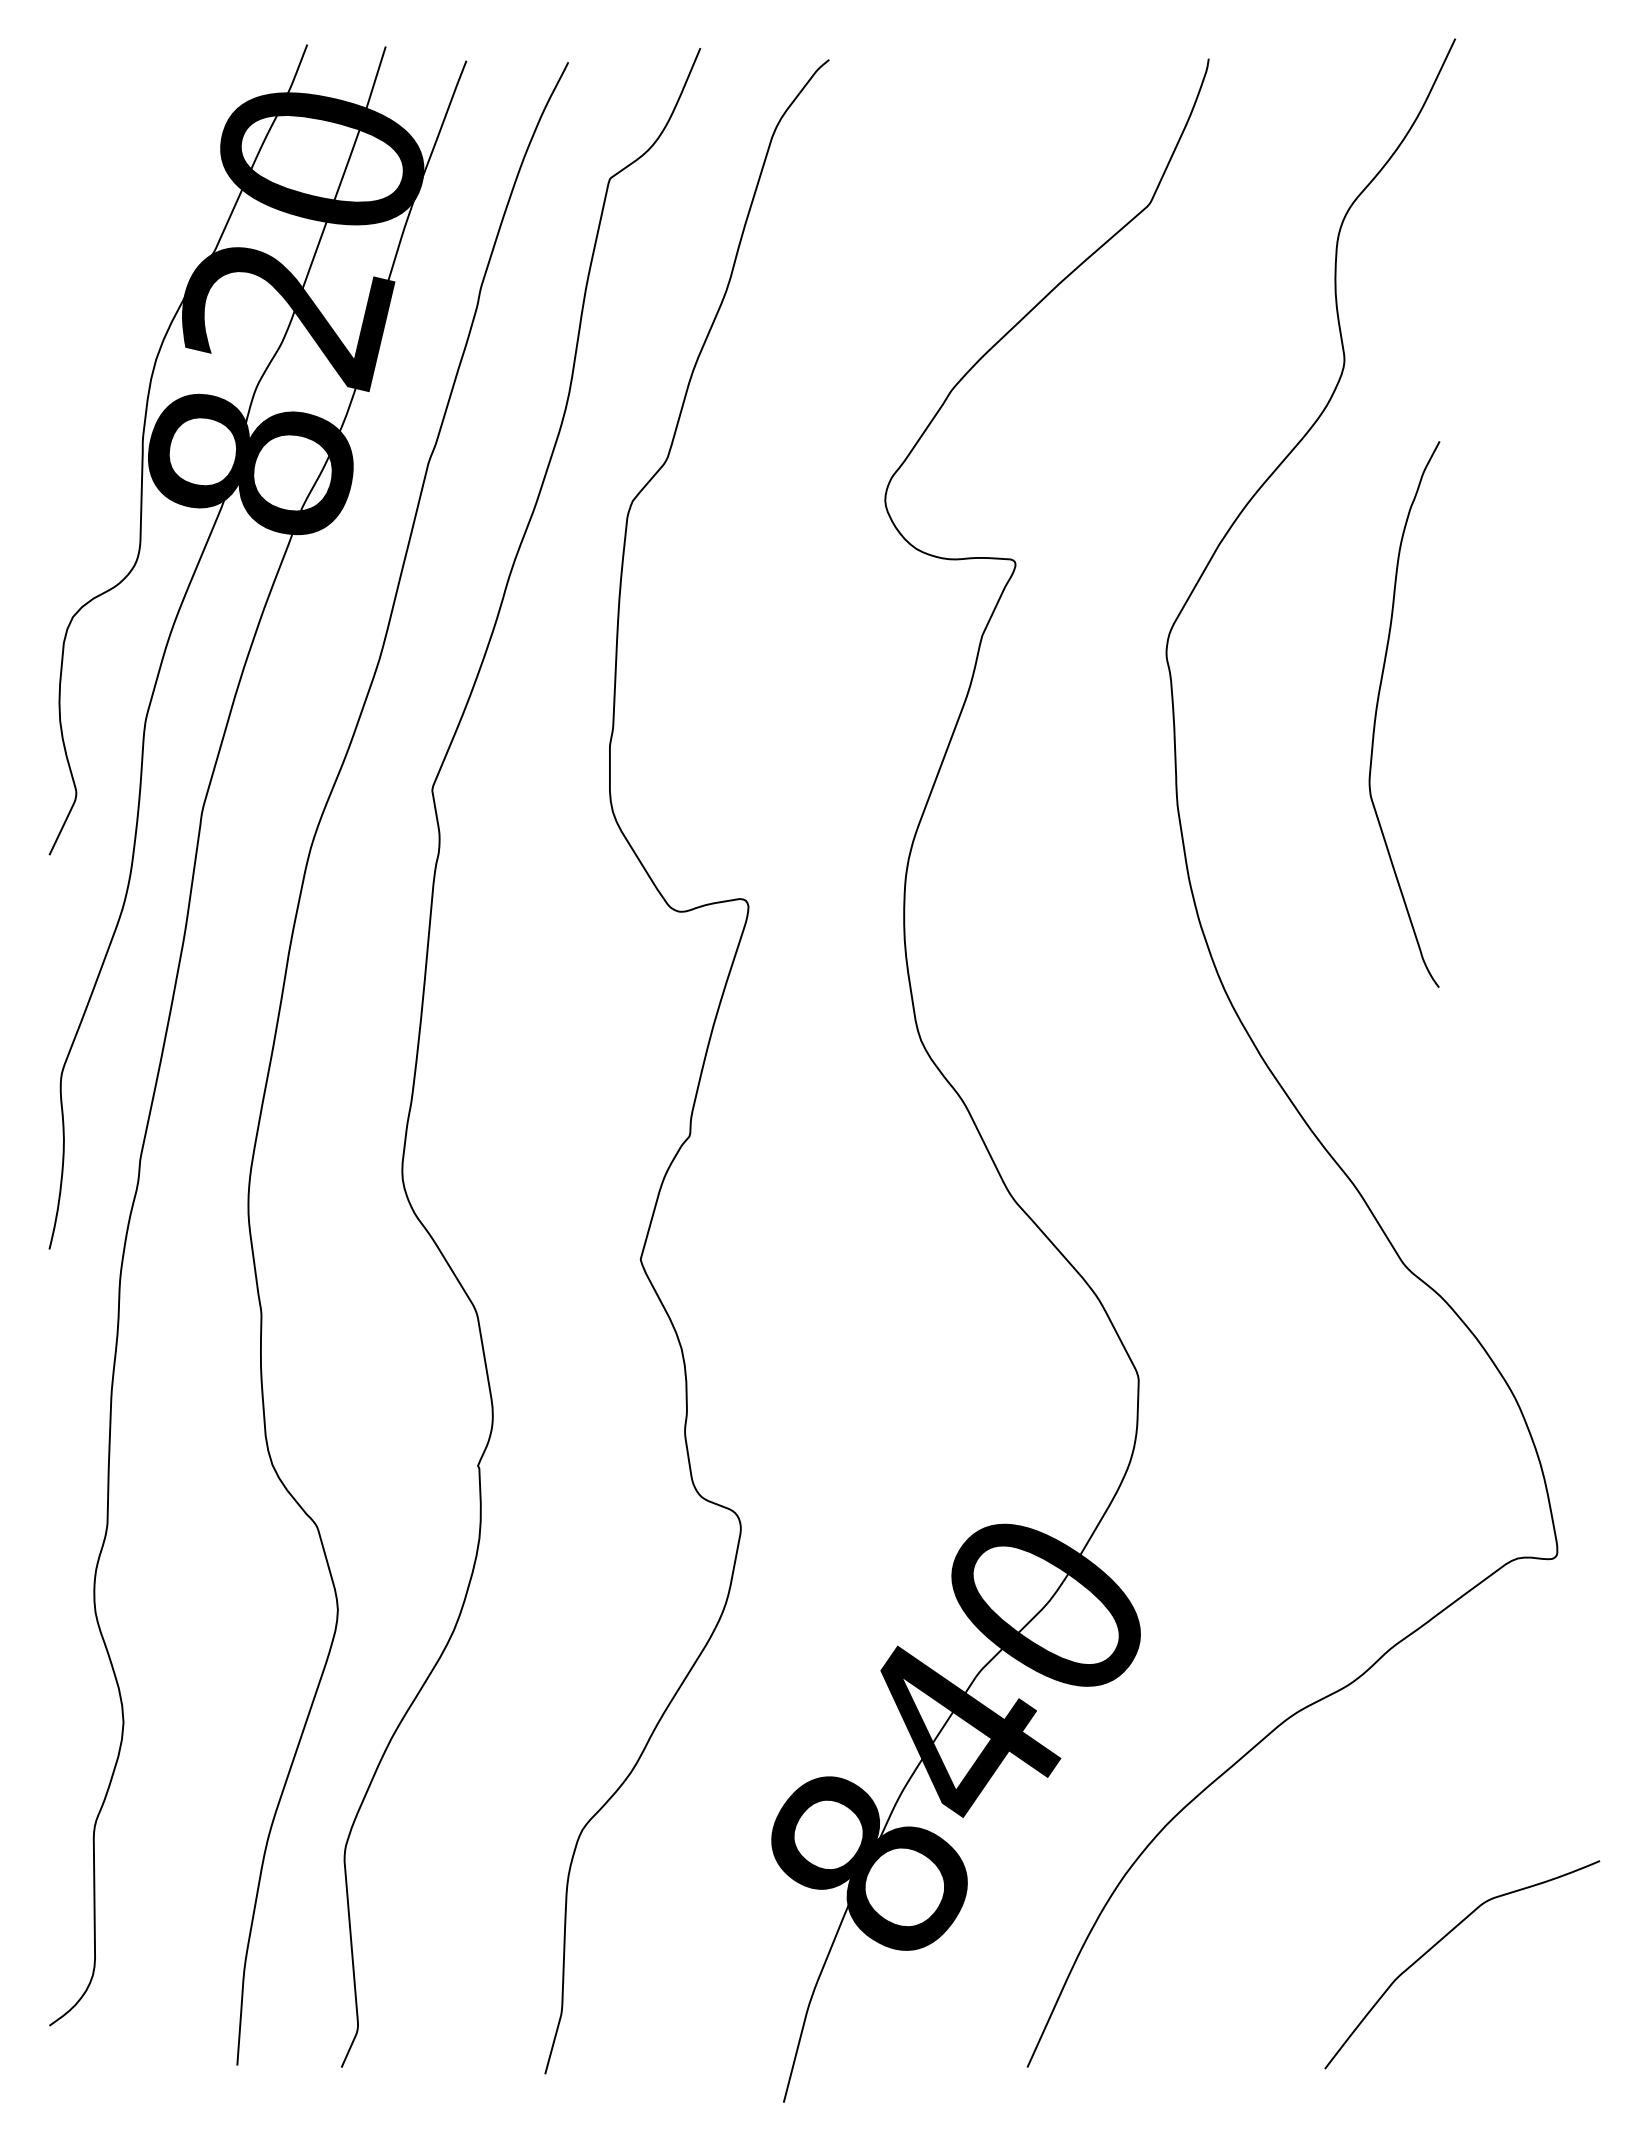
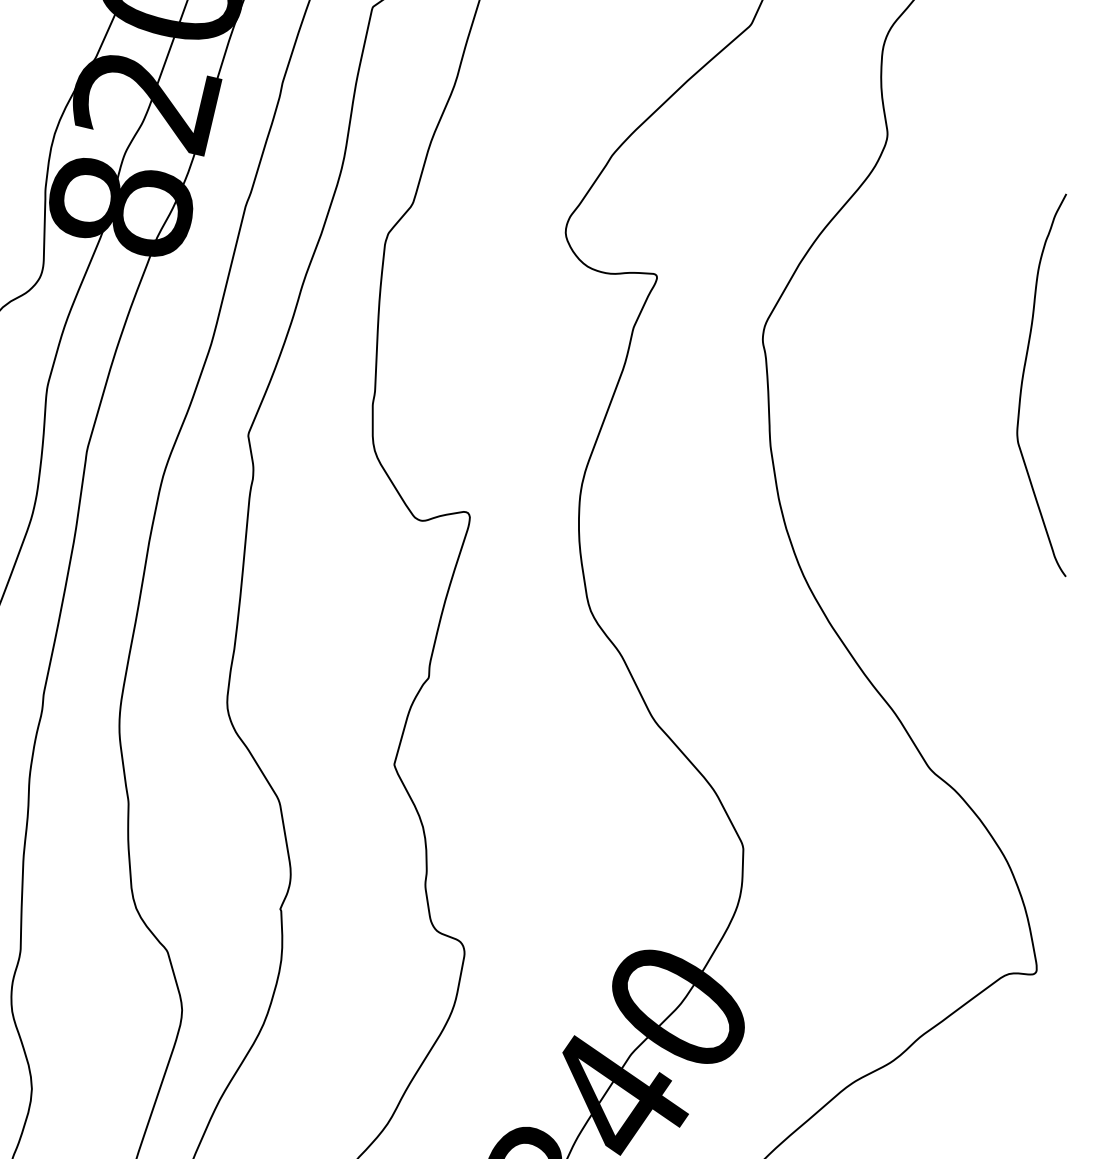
curve: (1377, 711) -> (1022, 383), moved

